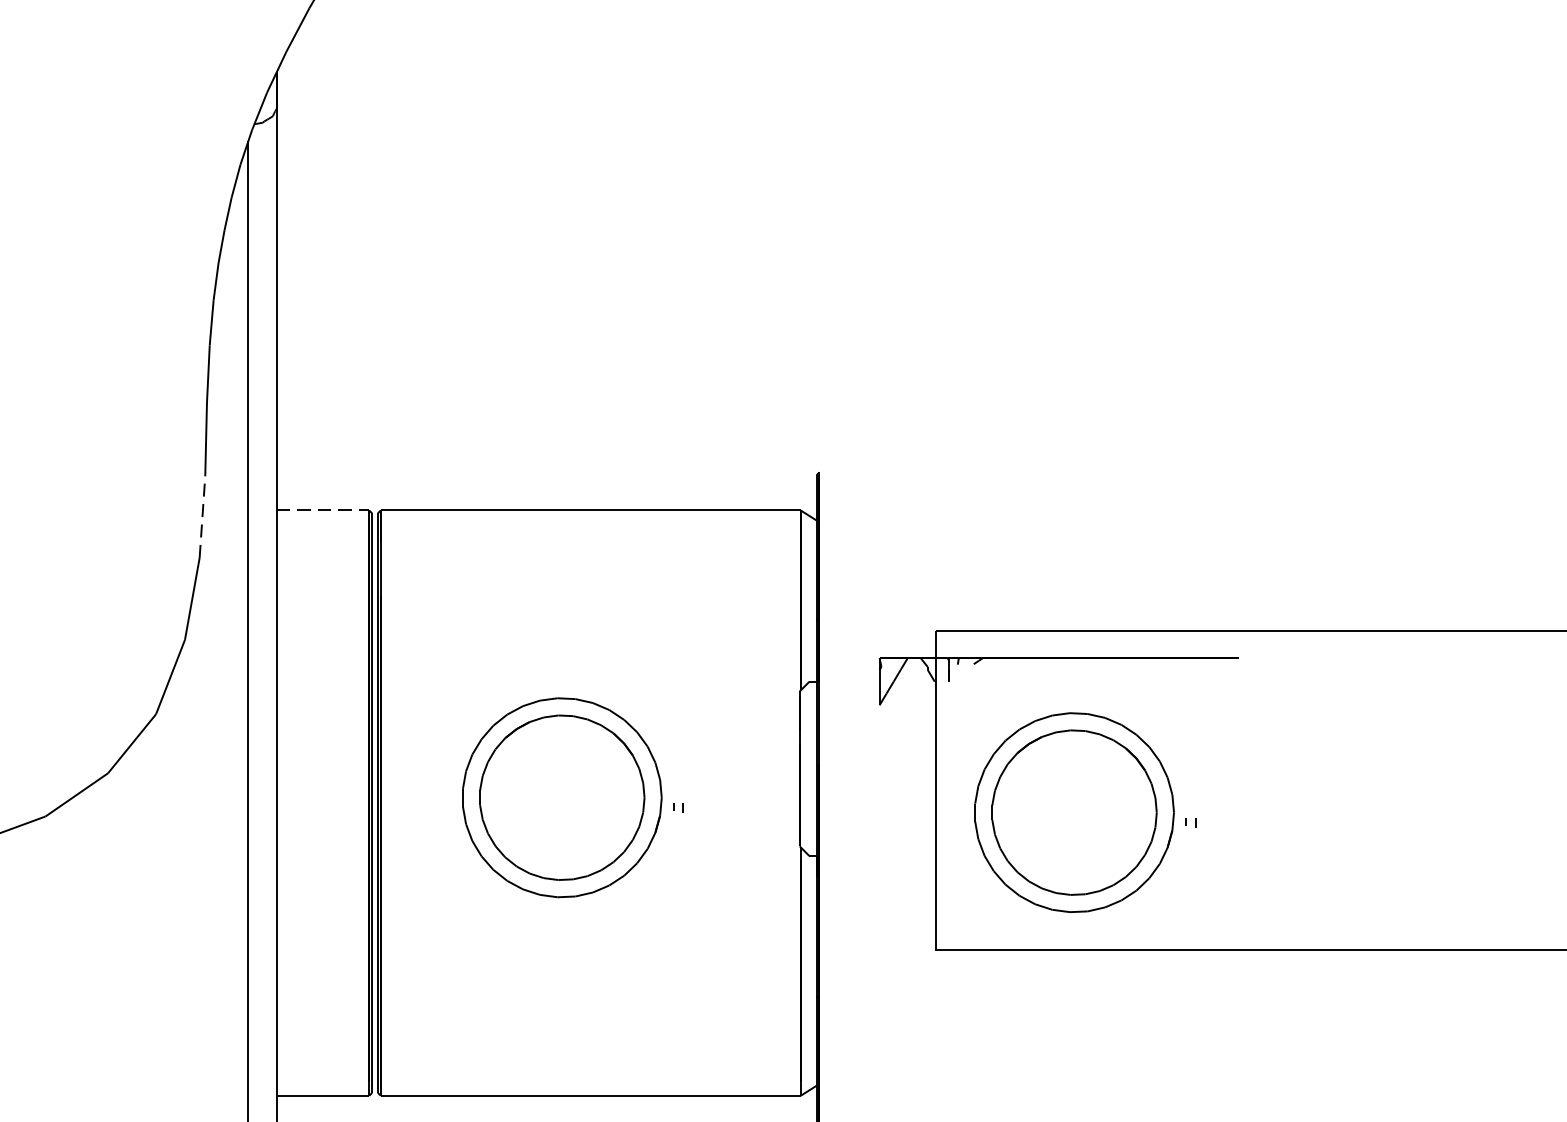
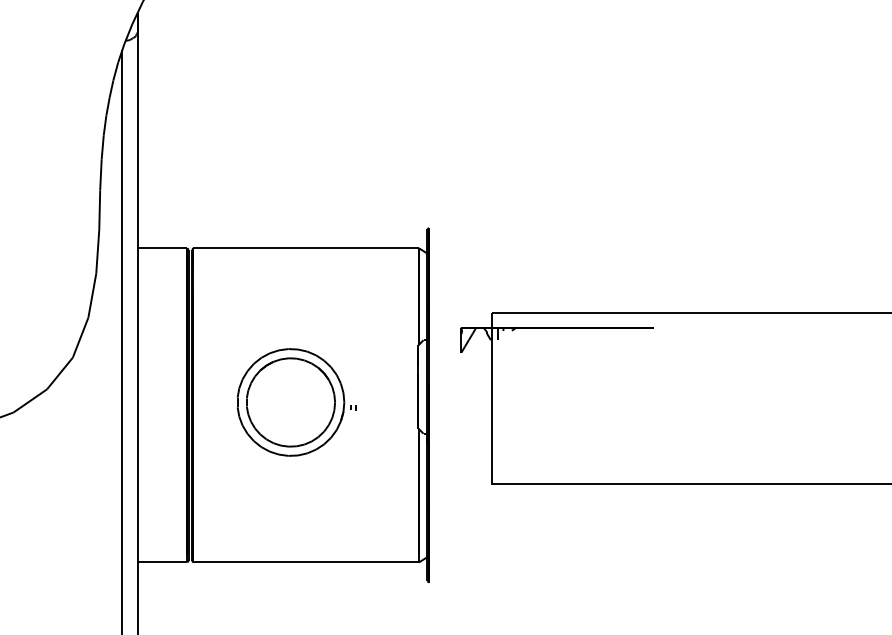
line: (323, 510) -> (162, 248), dashed -> solid
line: (201, 516) -> (97, 251), dashed -> solid
part: (1084, 812) -> (571, 410), removed

